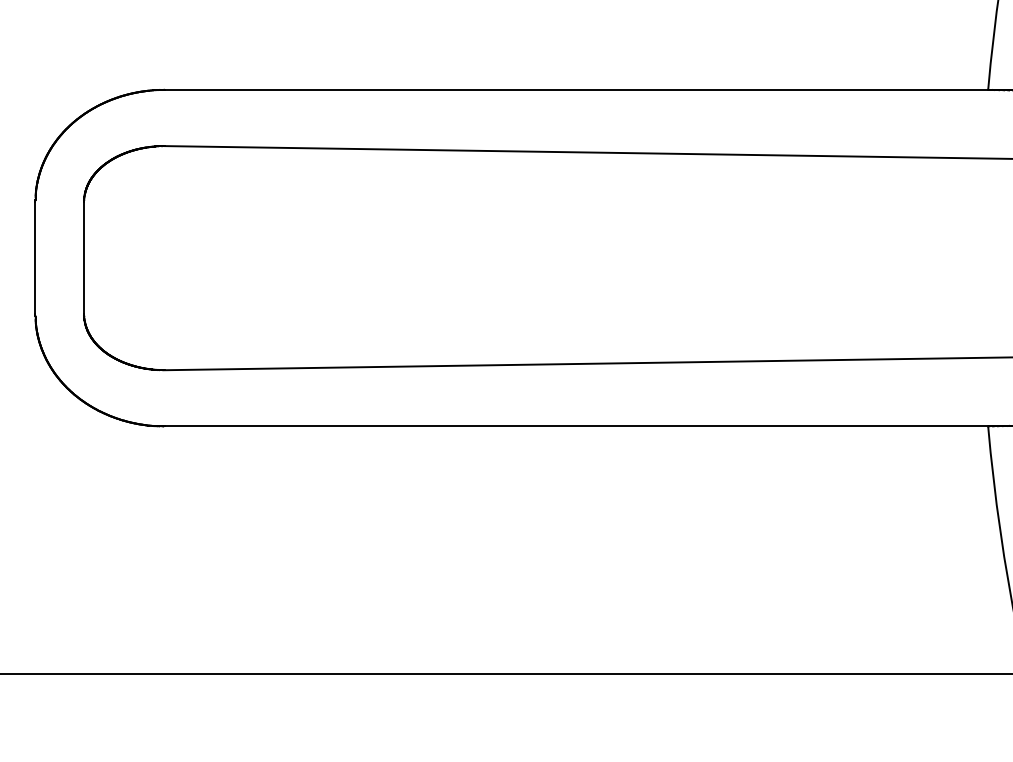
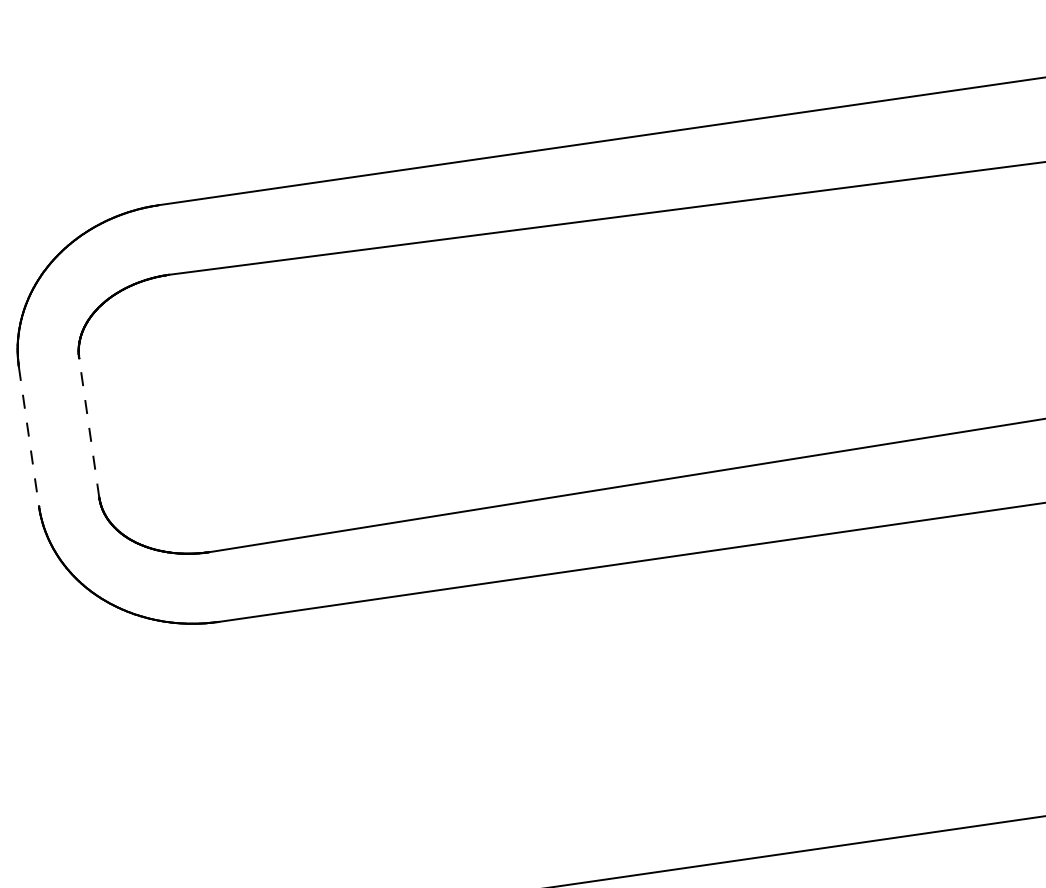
line: (84, 257) -> (89, 427), solid -> dashed
line: (35, 258) -> (29, 437), solid -> dashed

